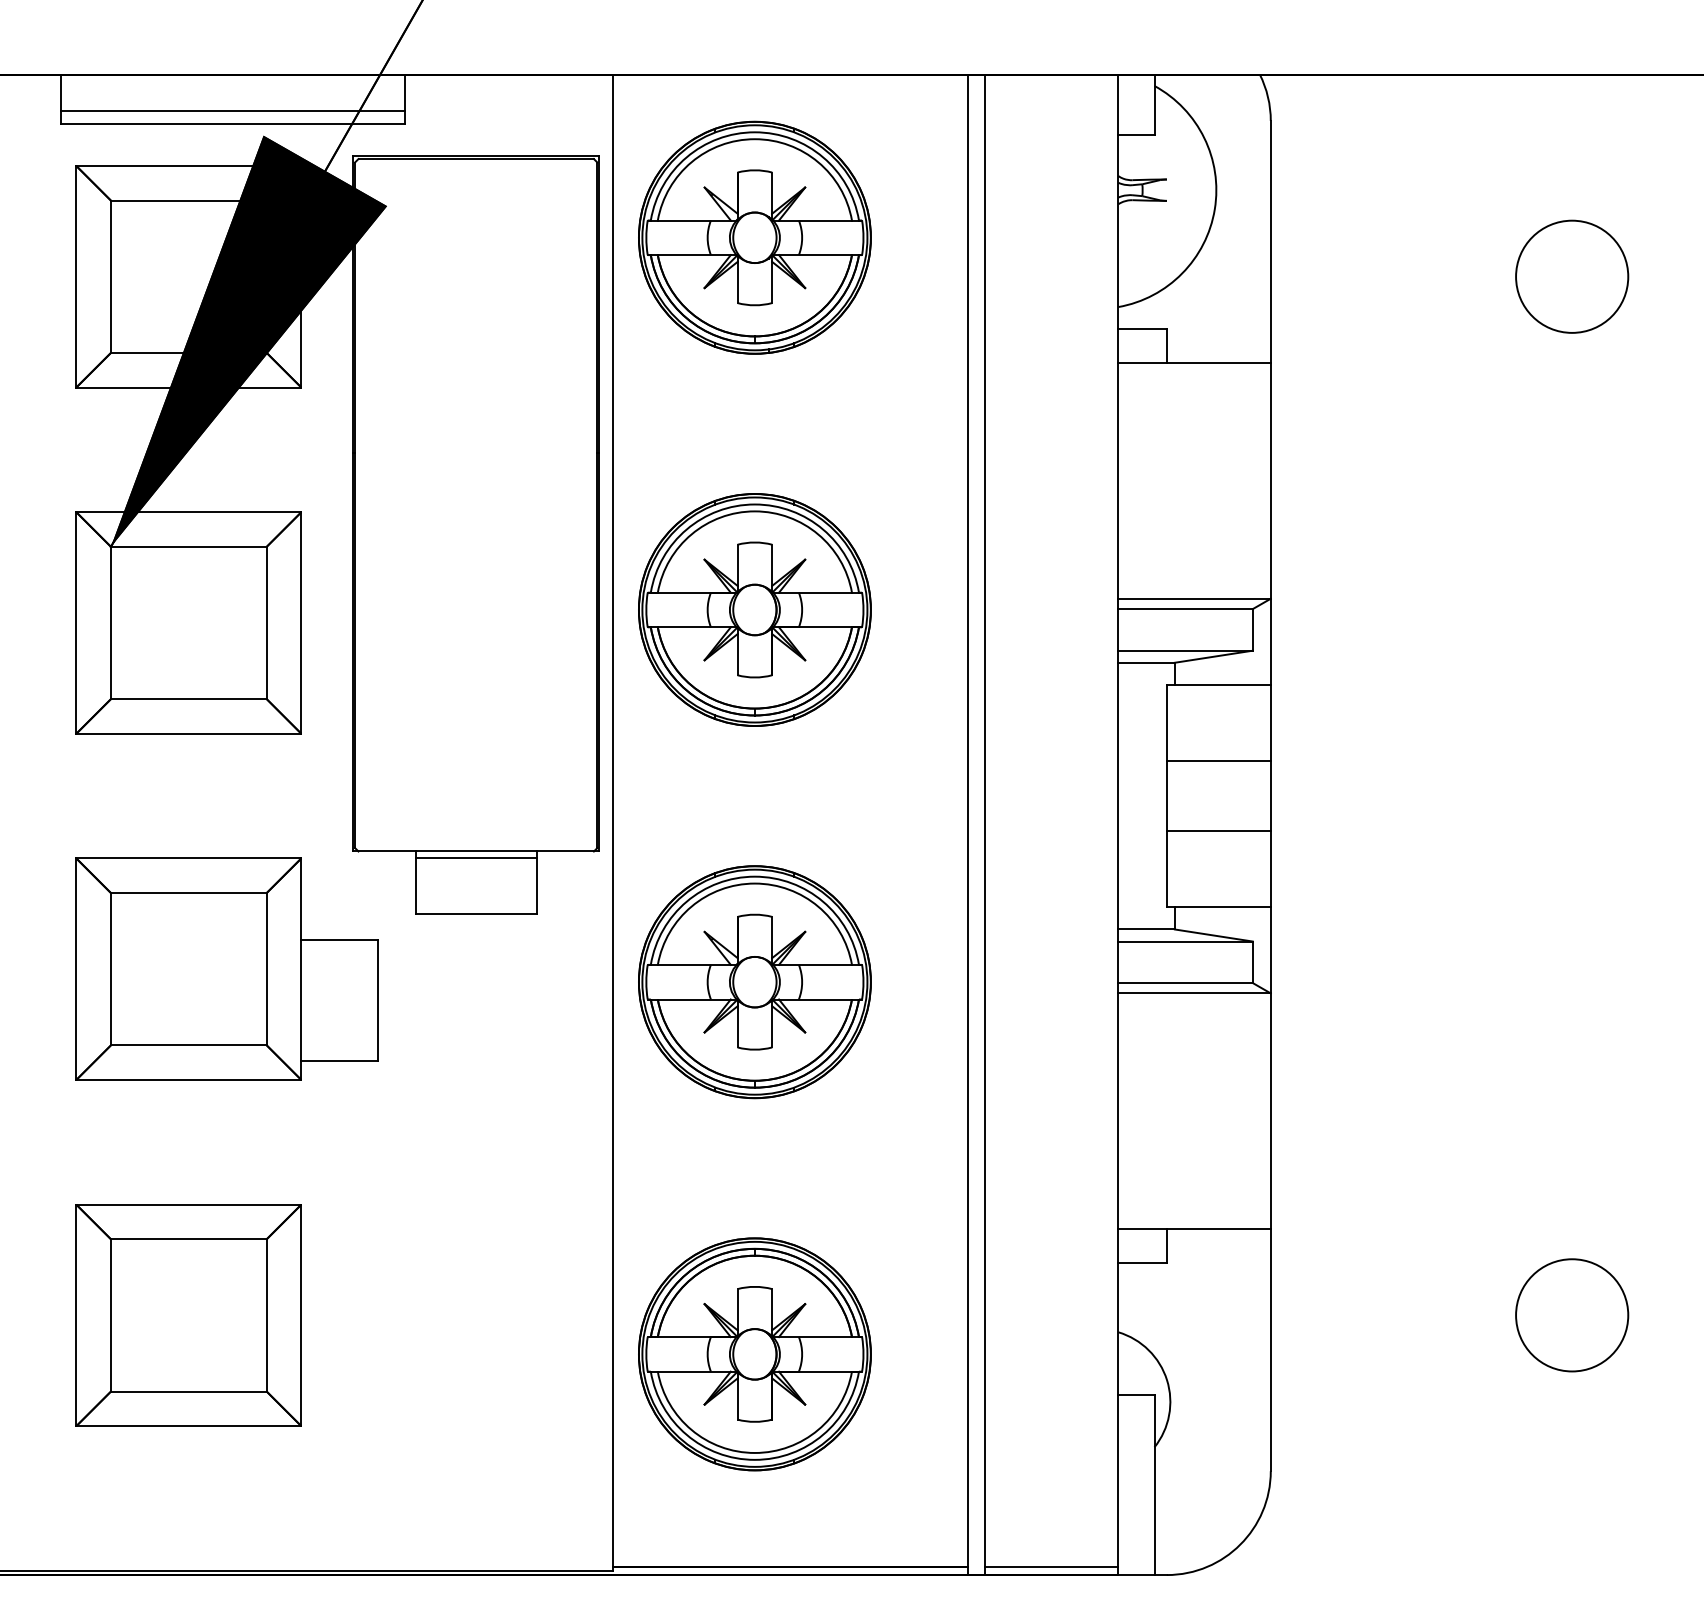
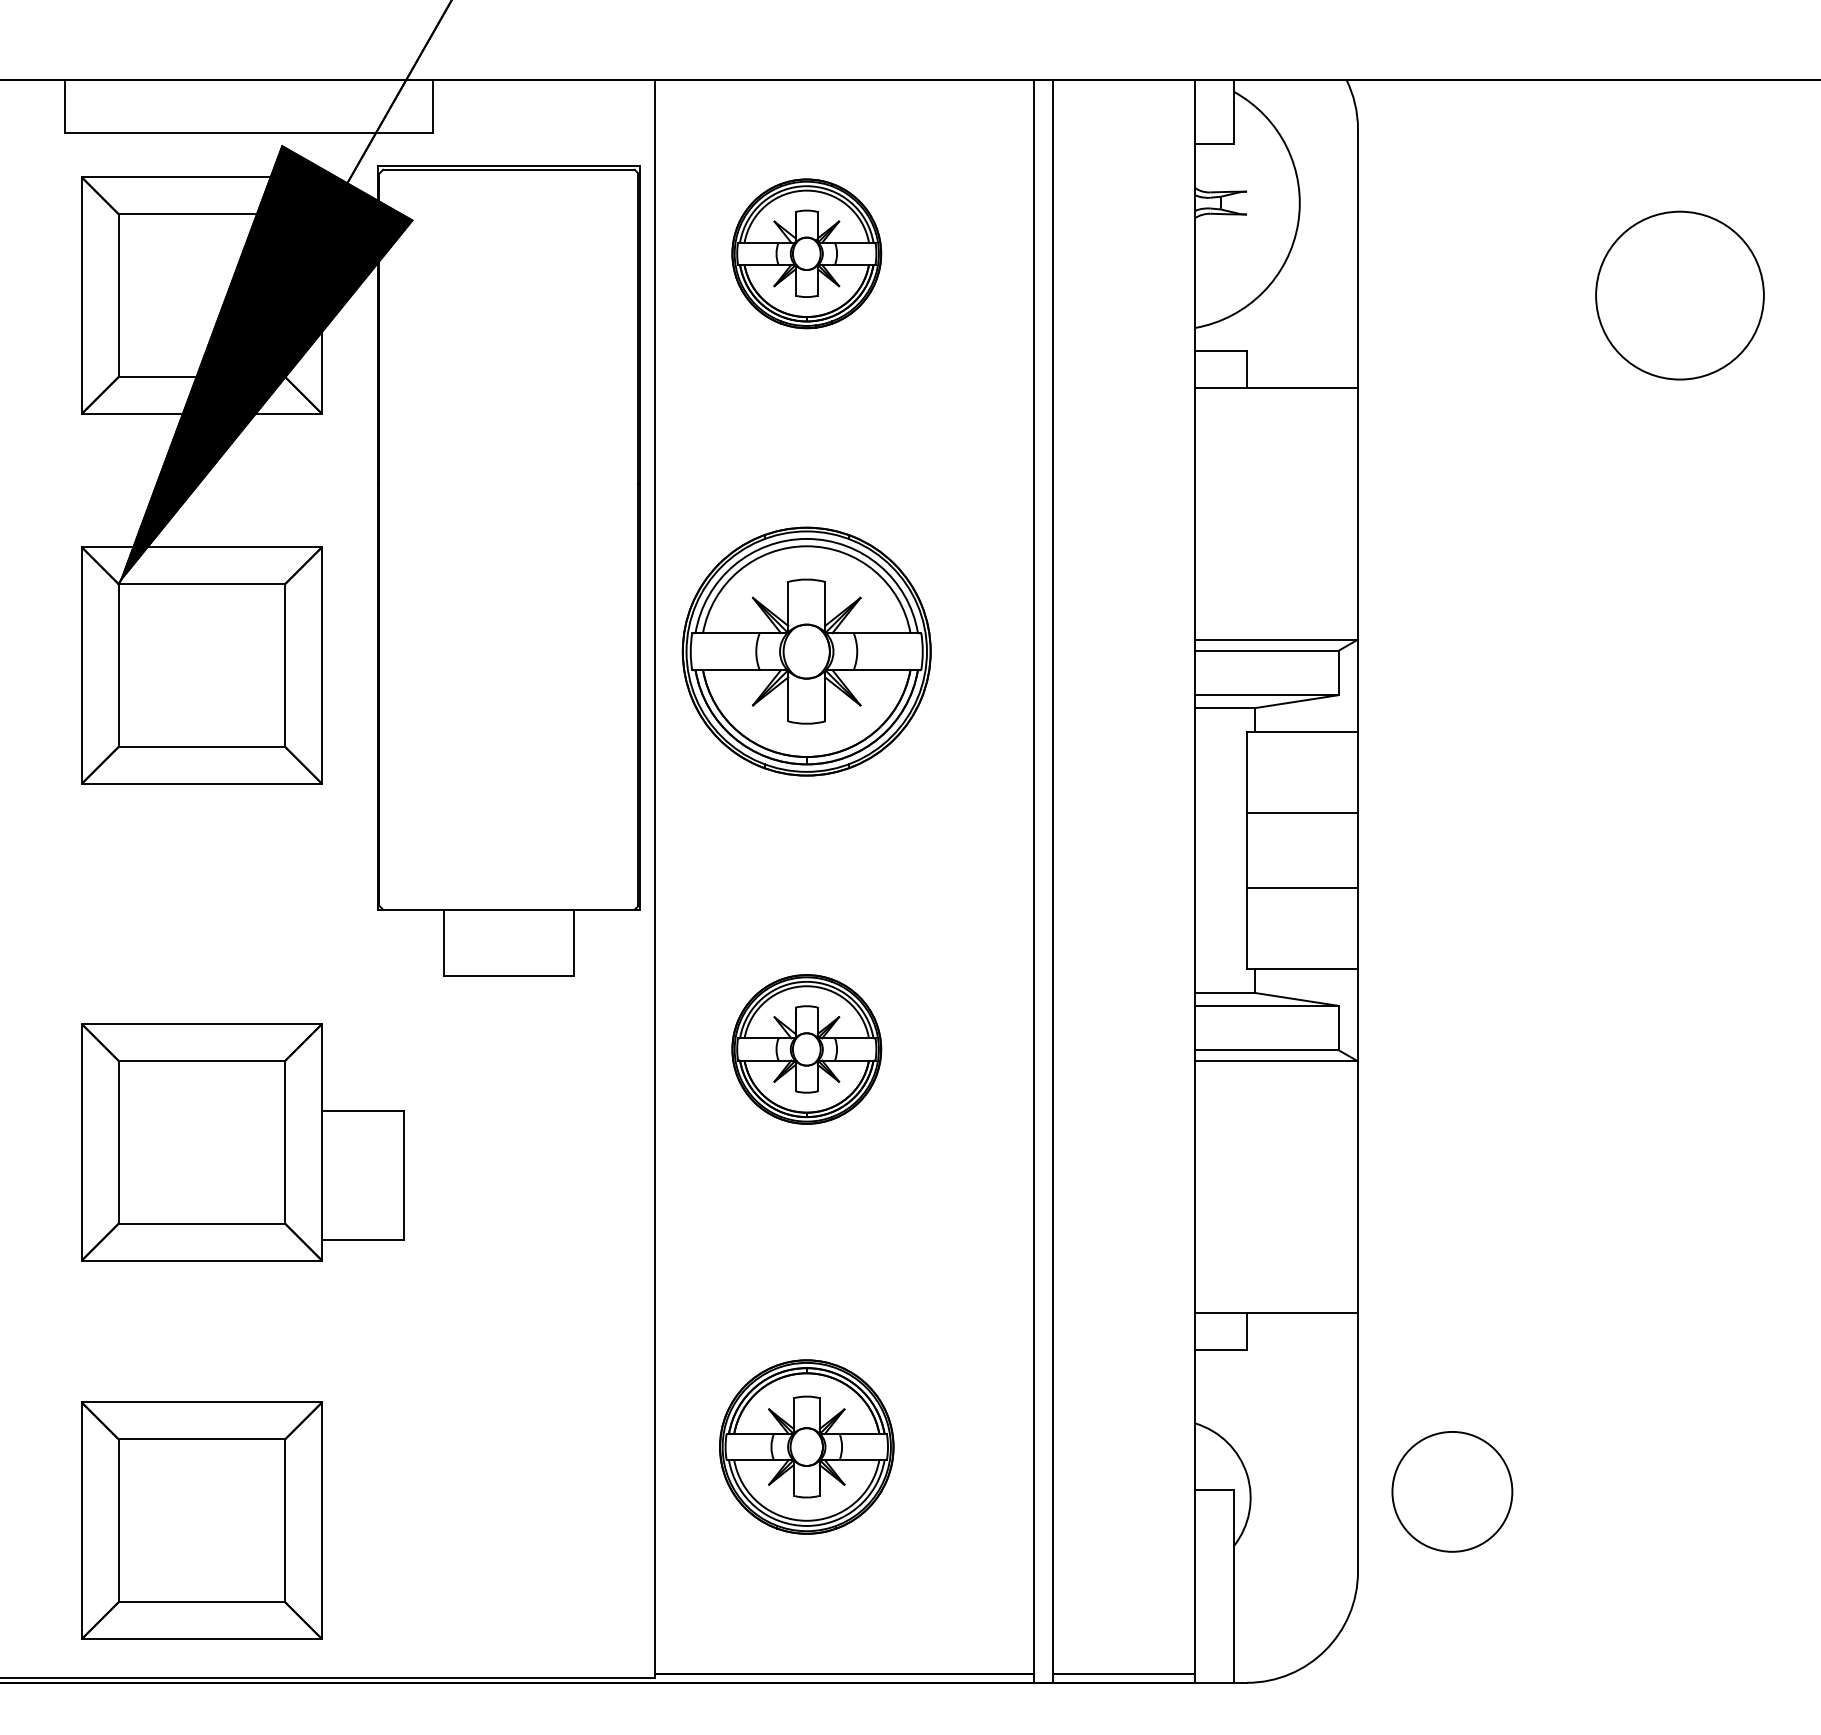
line: (232, 110) -> (248, 117), removed
part: (754, 237) -> (806, 253), size x0.6
circle: (1572, 276) -> (1680, 295), size x1.4
line: (475, 858) -> (508, 917), removed
part: (226, 968) -> (242, 1141), moved
part: (754, 982) -> (806, 1049), size x0.6
part: (188, 1315) -> (201, 1520), moved
circle: (1572, 1315) -> (1452, 1492), moved
part: (754, 1354) -> (806, 1447), size x0.7

